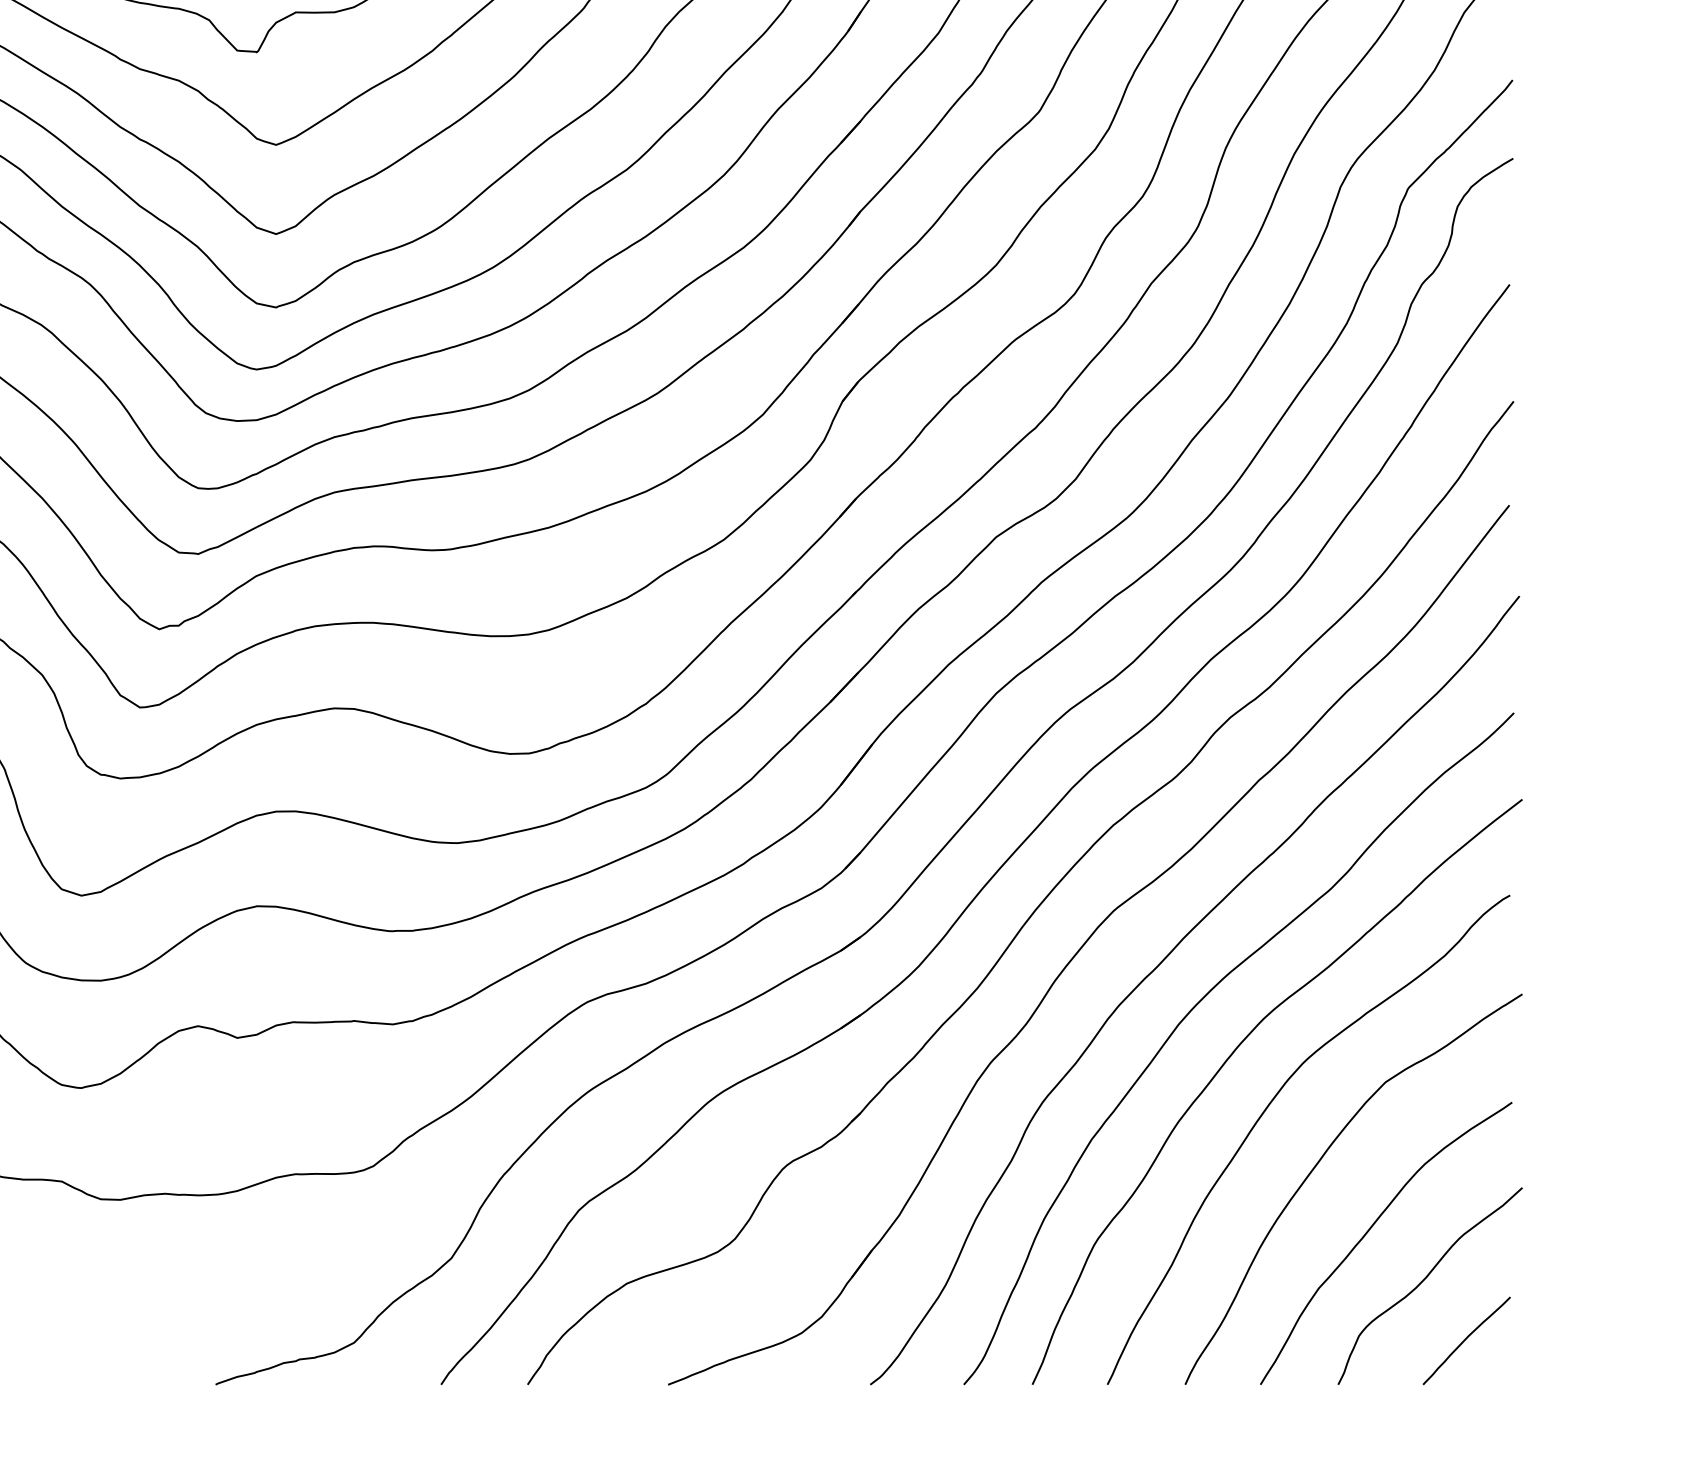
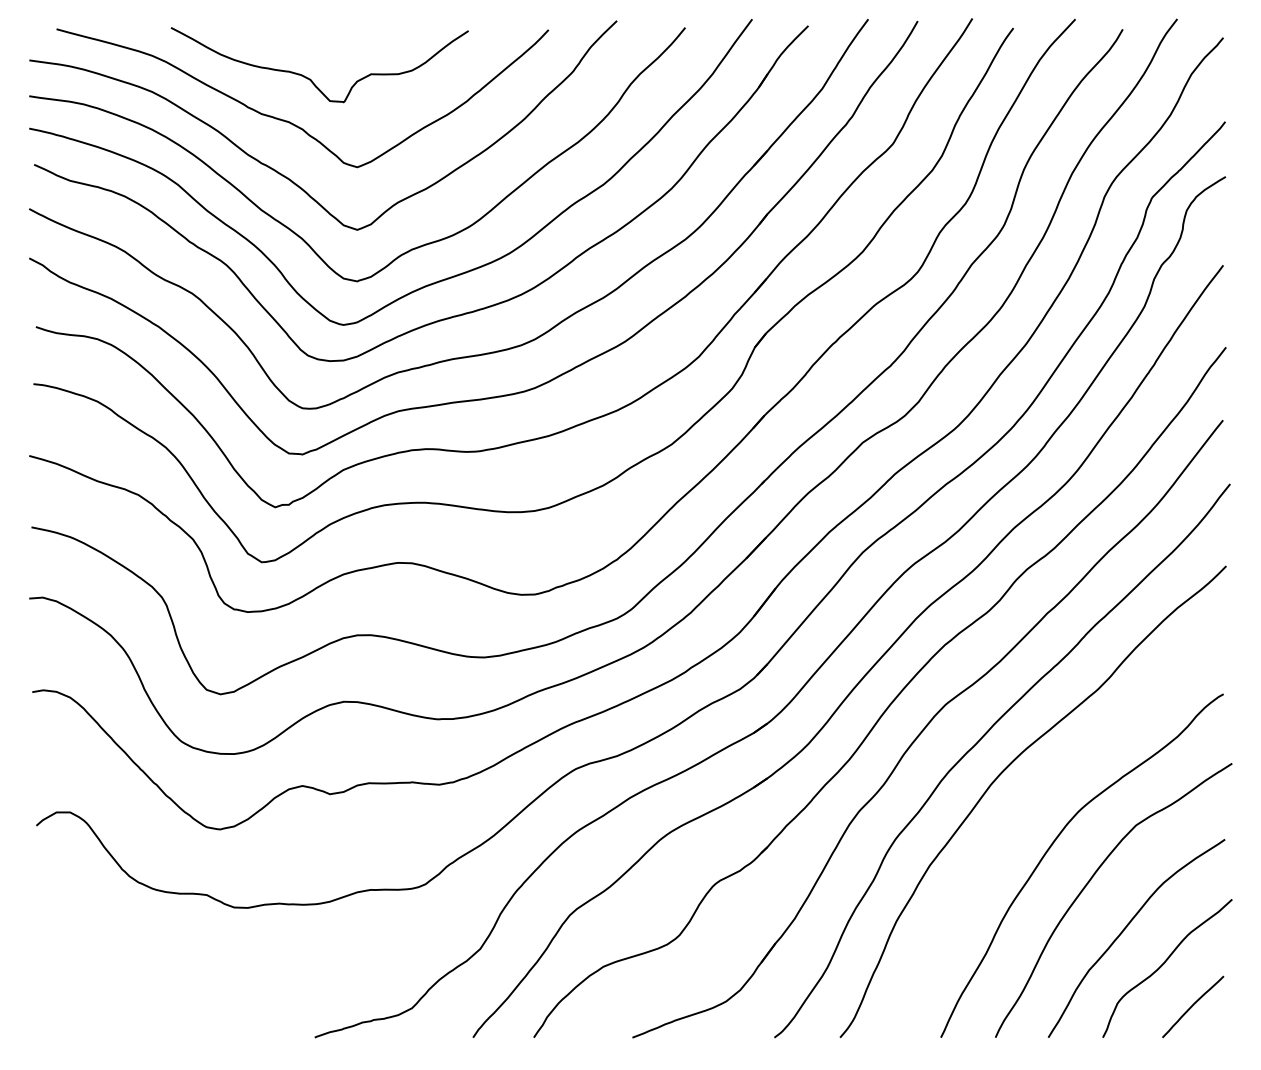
curve: (1230, 1058) -> (1027, 808), removed

